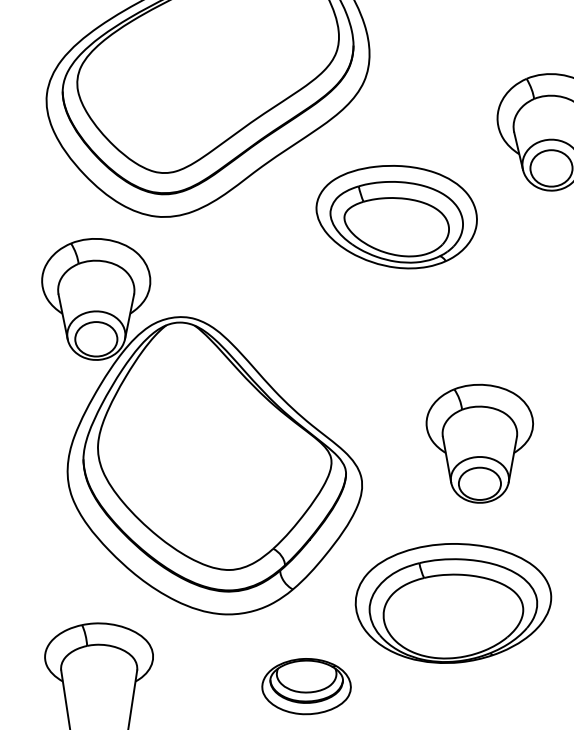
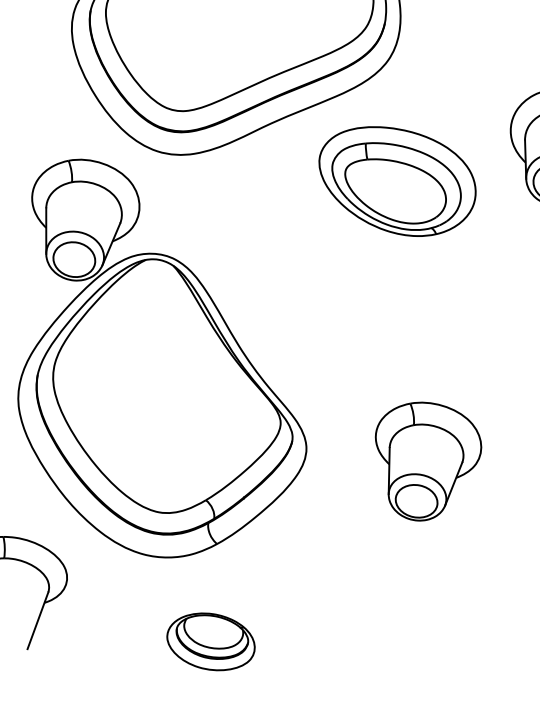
part: (396, 217) -> (396, 181), moved
part: (479, 443) -> (424, 461), moved
part: (453, 603) -> (371, 589), removed

